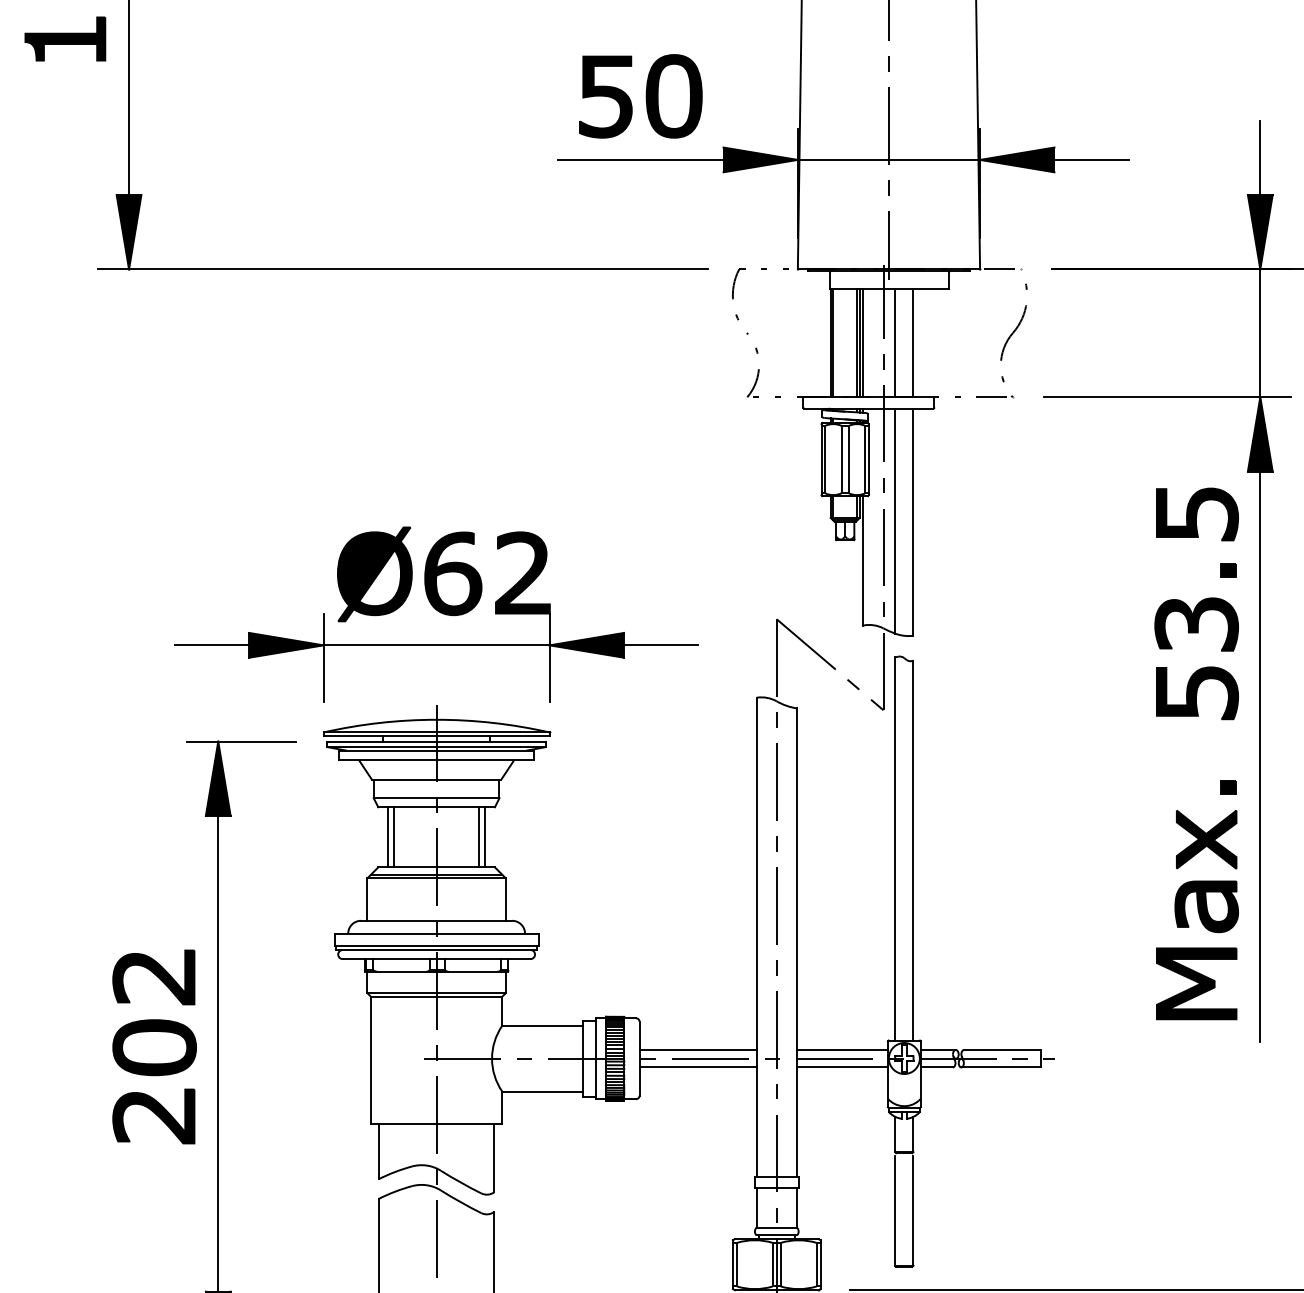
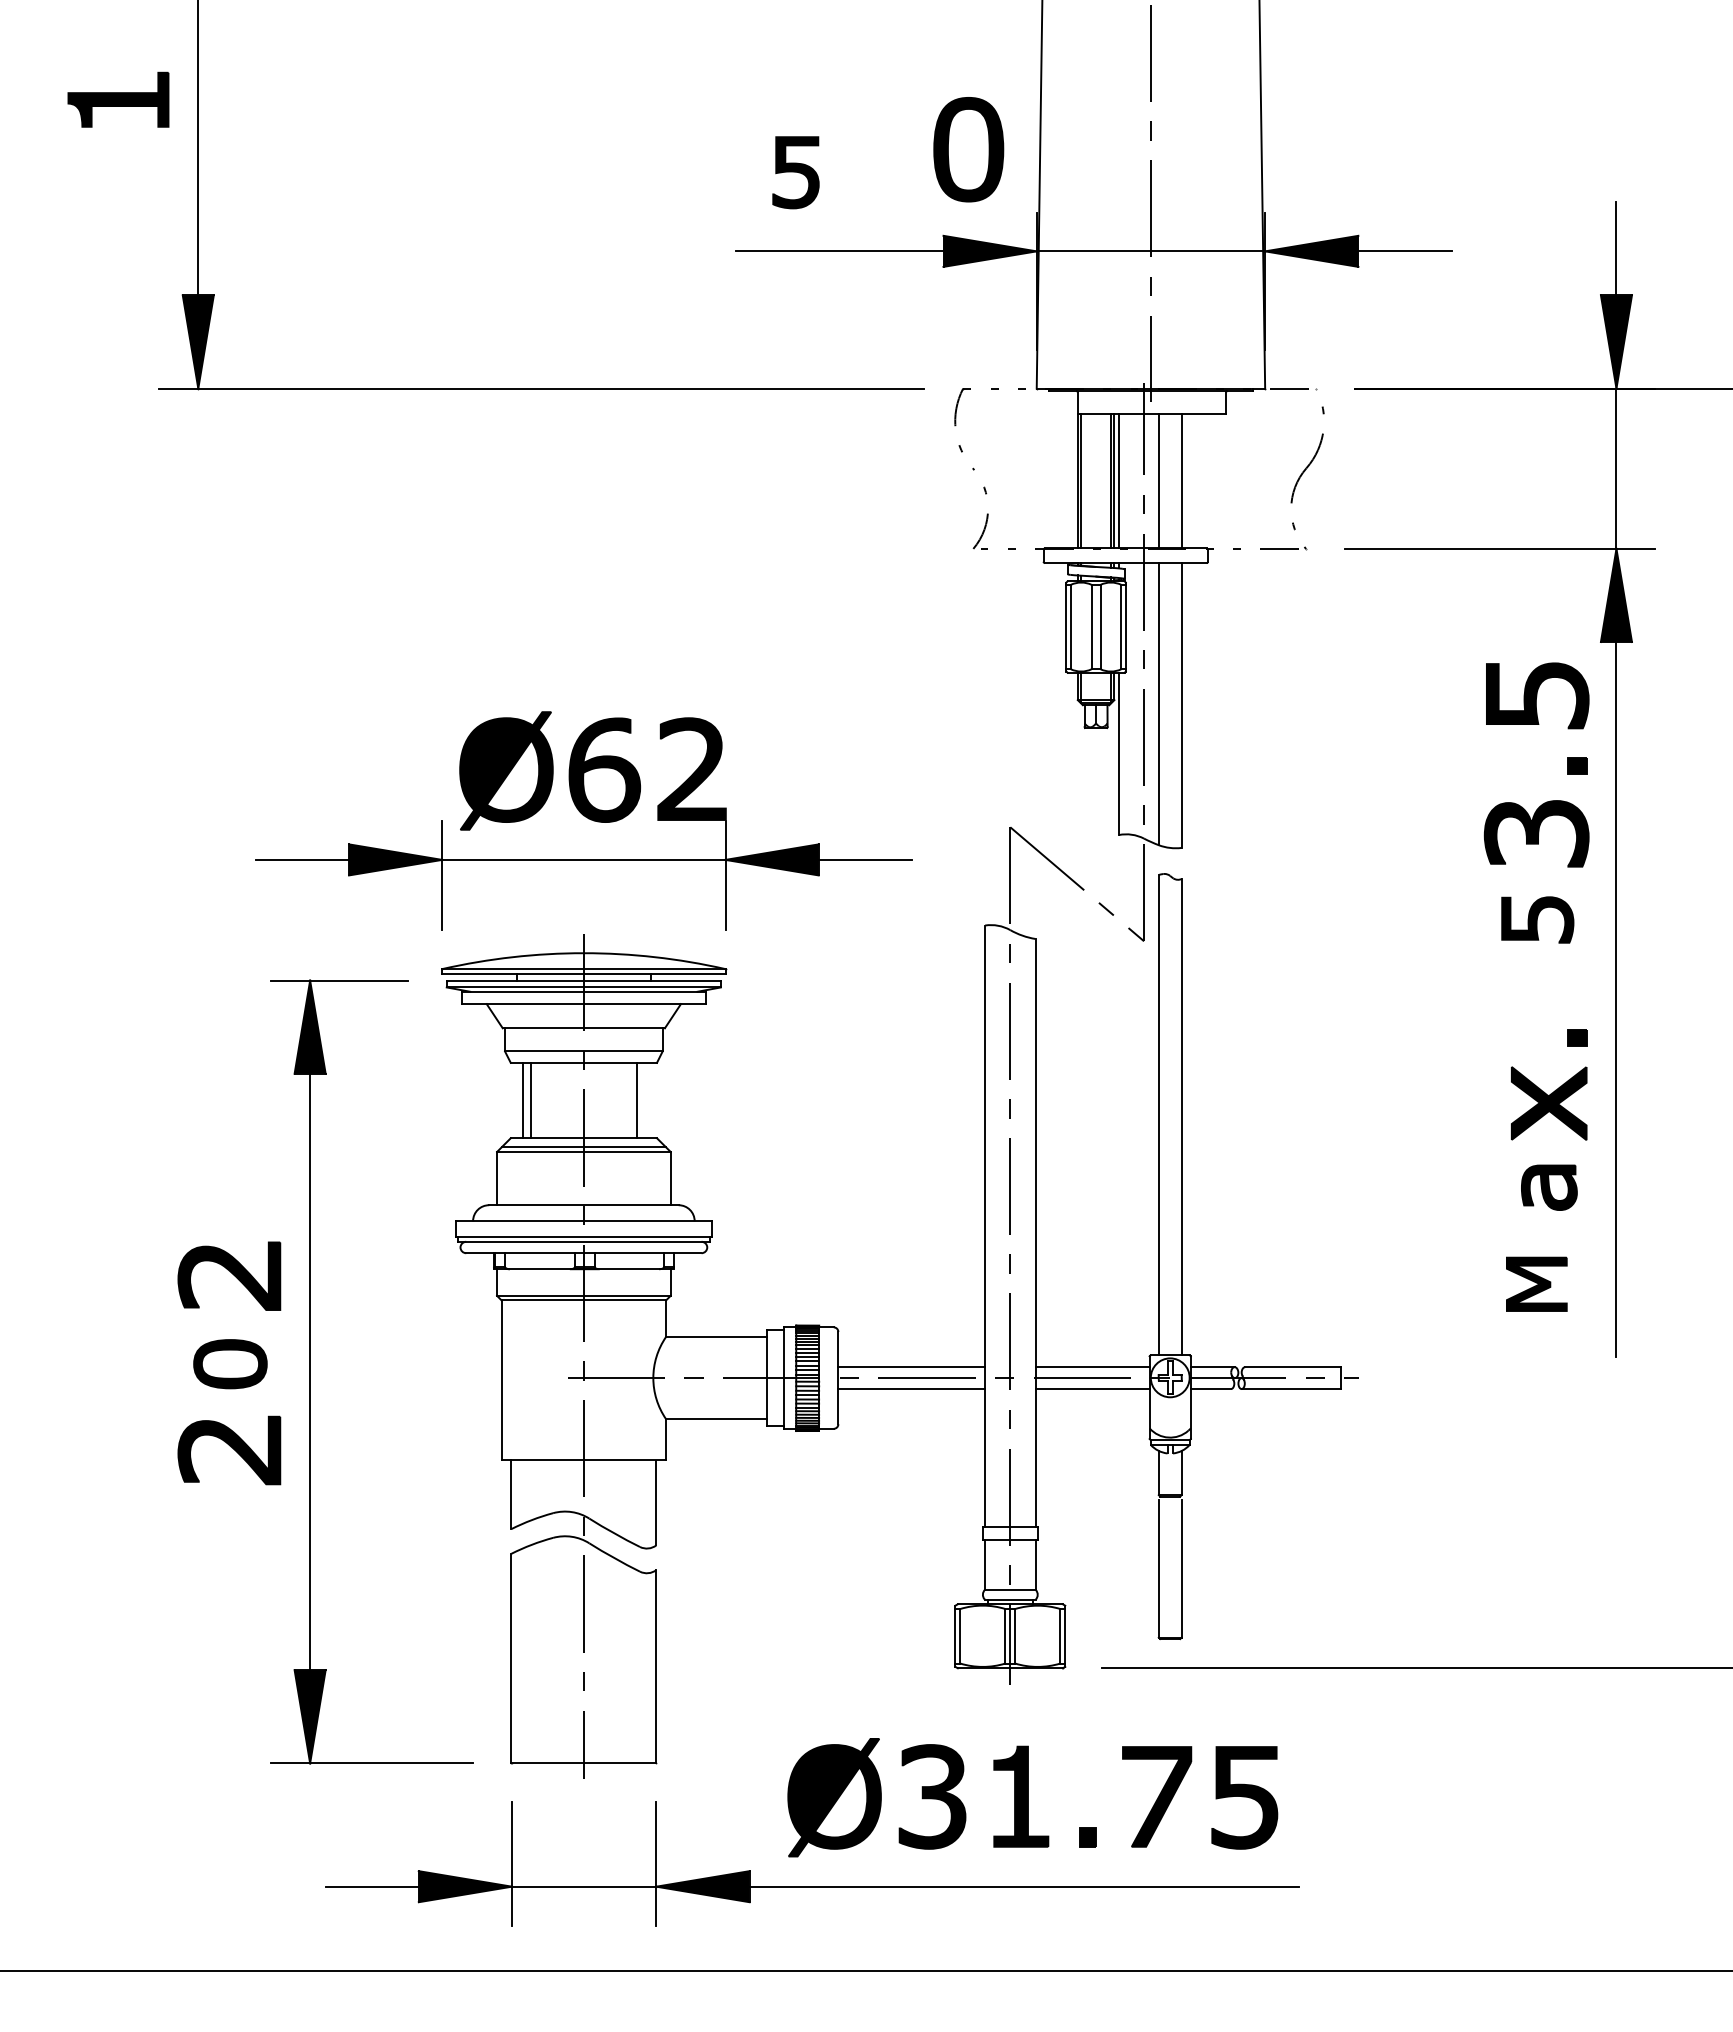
part: (674, 96) -> (968, 149), moved
part: (605, 97) -> (795, 172), size x0.7
part: (1197, 692) -> (1537, 919), size x0.7
line: (484, 837) -> (644, 1100), removed
part: (1206, 906) -> (1549, 1187), size x0.7
part: (1196, 984) -> (1536, 1284), size x0.6
part: (154, 1047) -> (230, 1363), size x0.7

